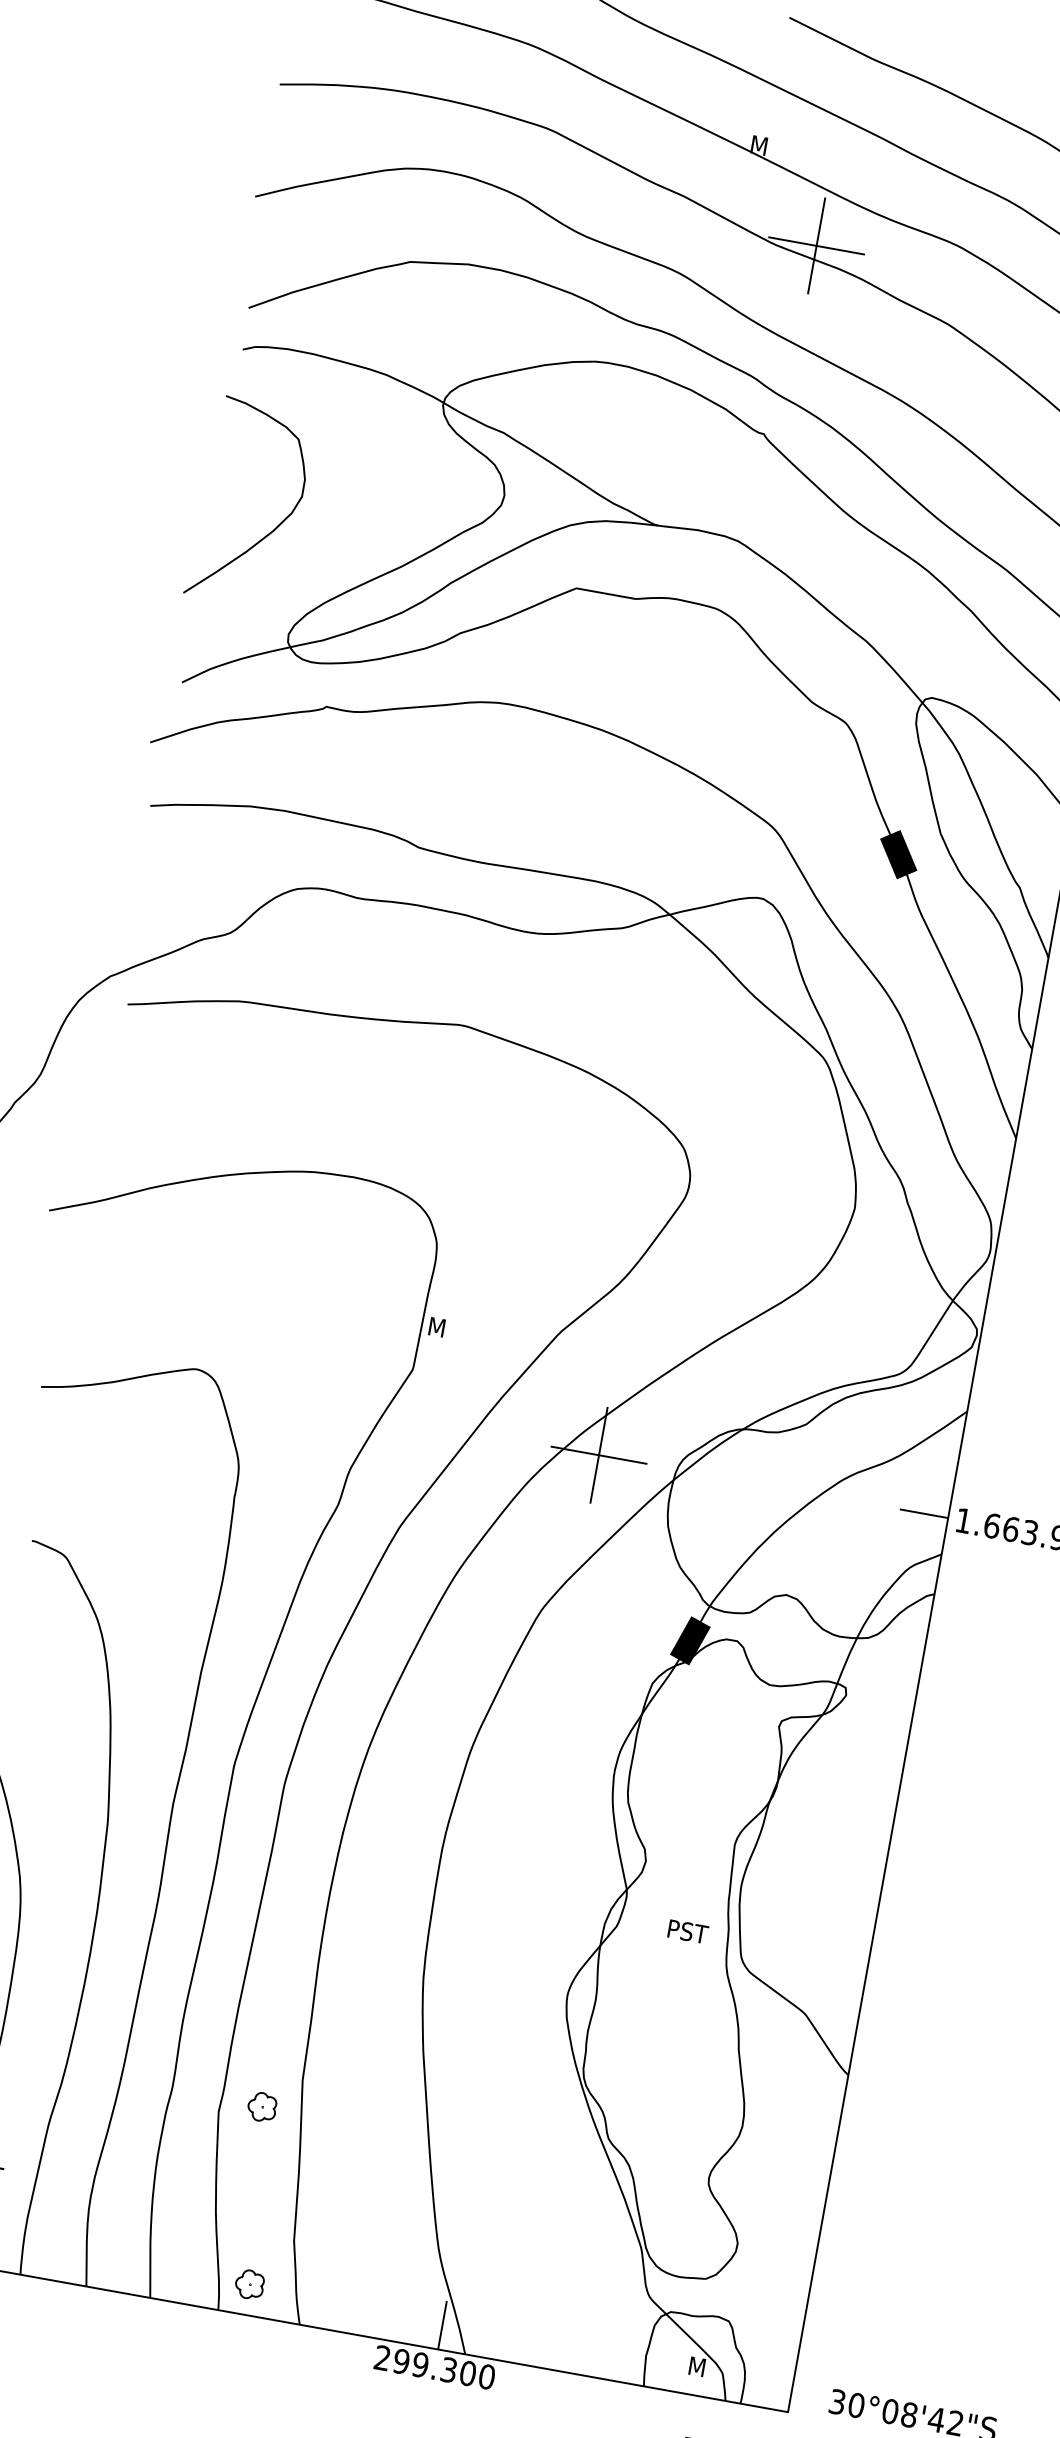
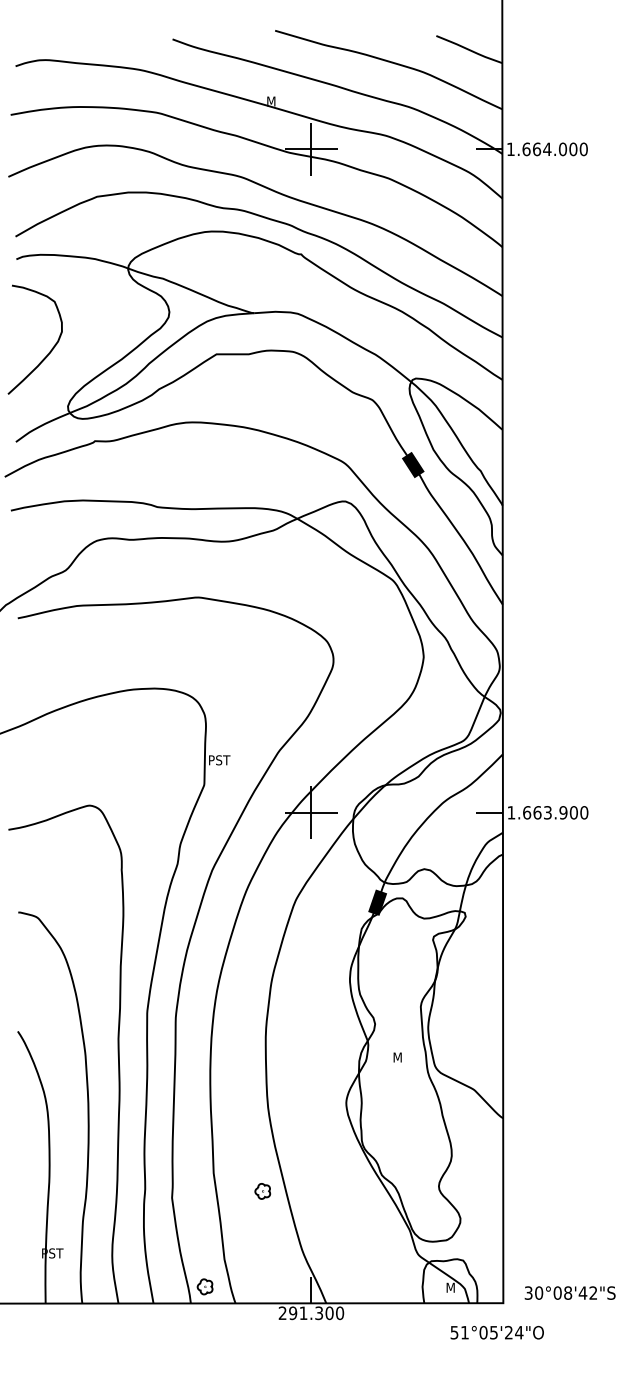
text: (450, 1330) -> (220, 760), M -> PST
text: (688, 1931) -> (404, 1057), PST -> M
part: (261, 2107) -> (262, 1191), moved
text: (420, 2365) -> (303, 1313), 299.300 -> 291.300

